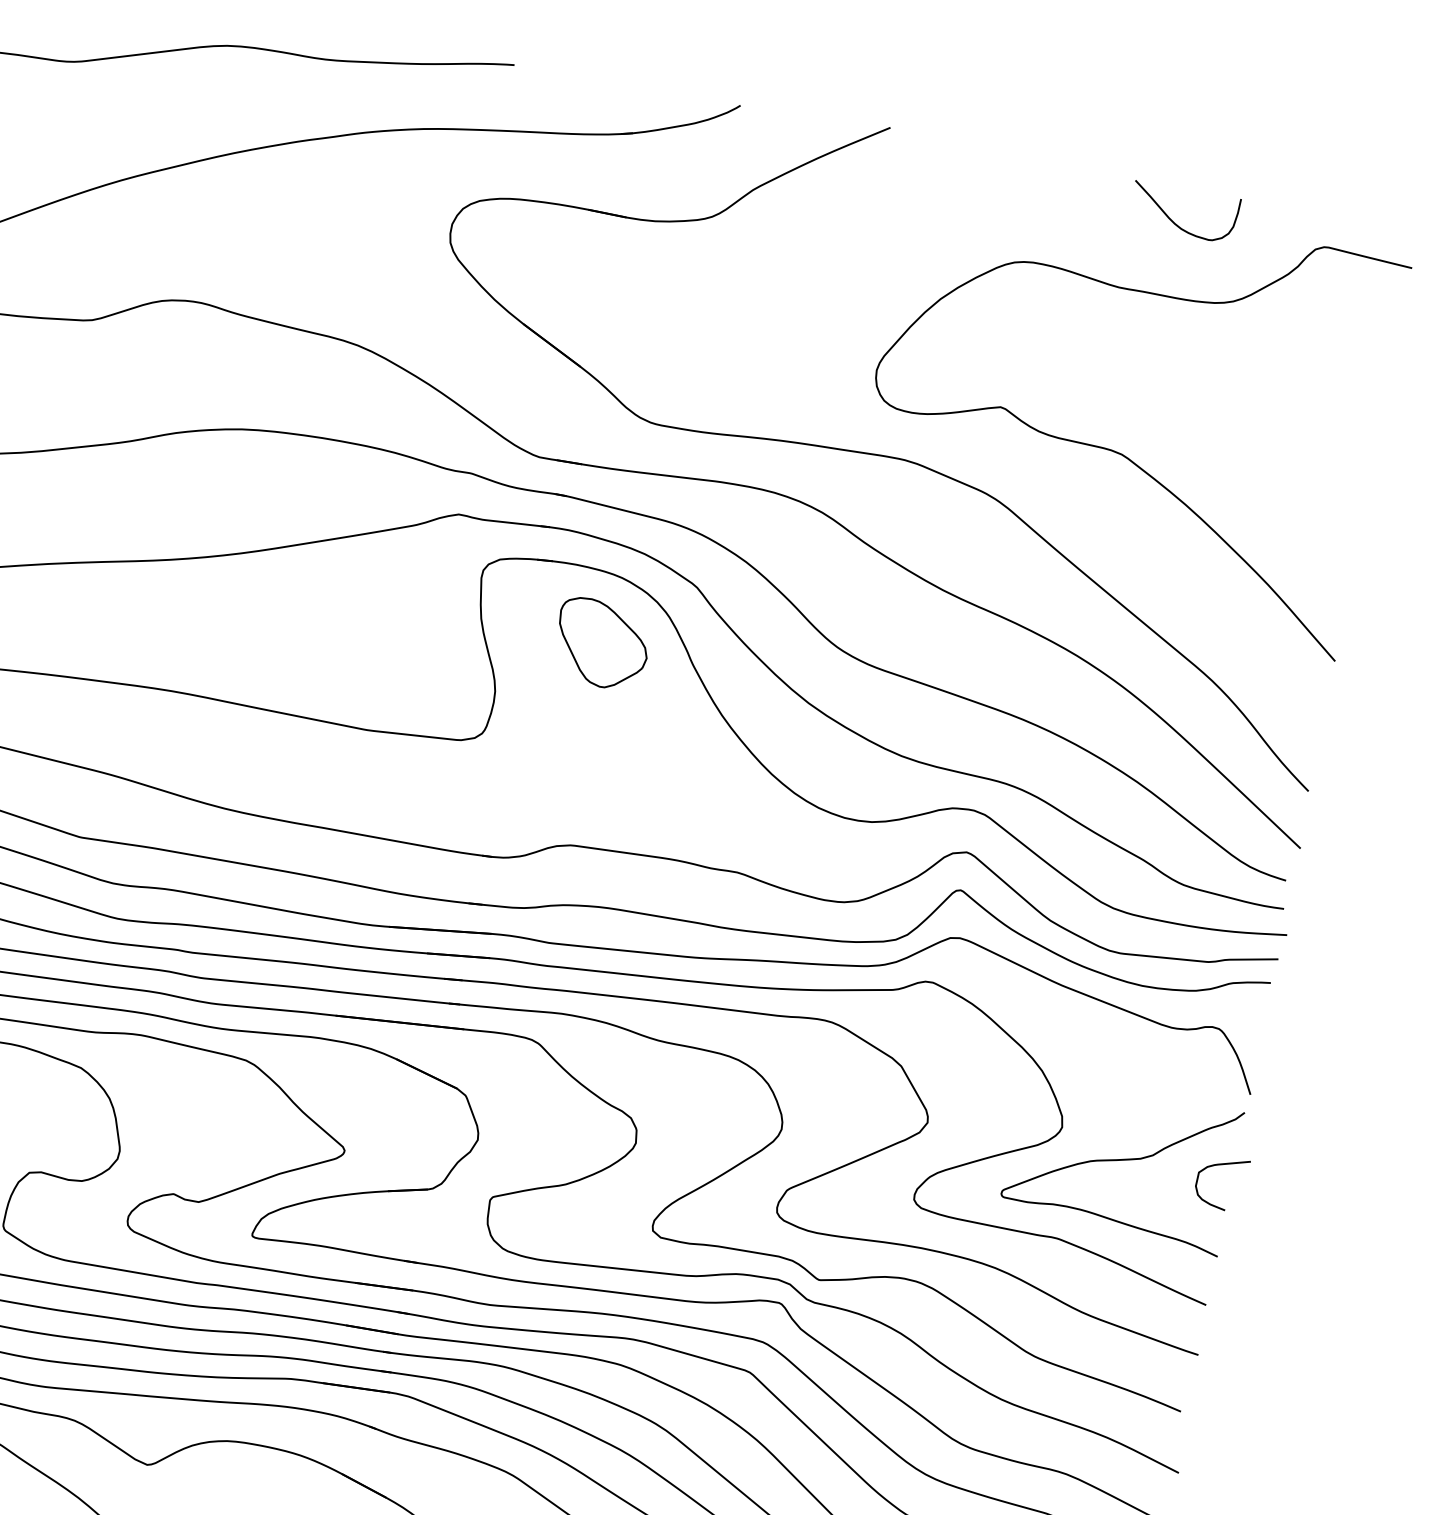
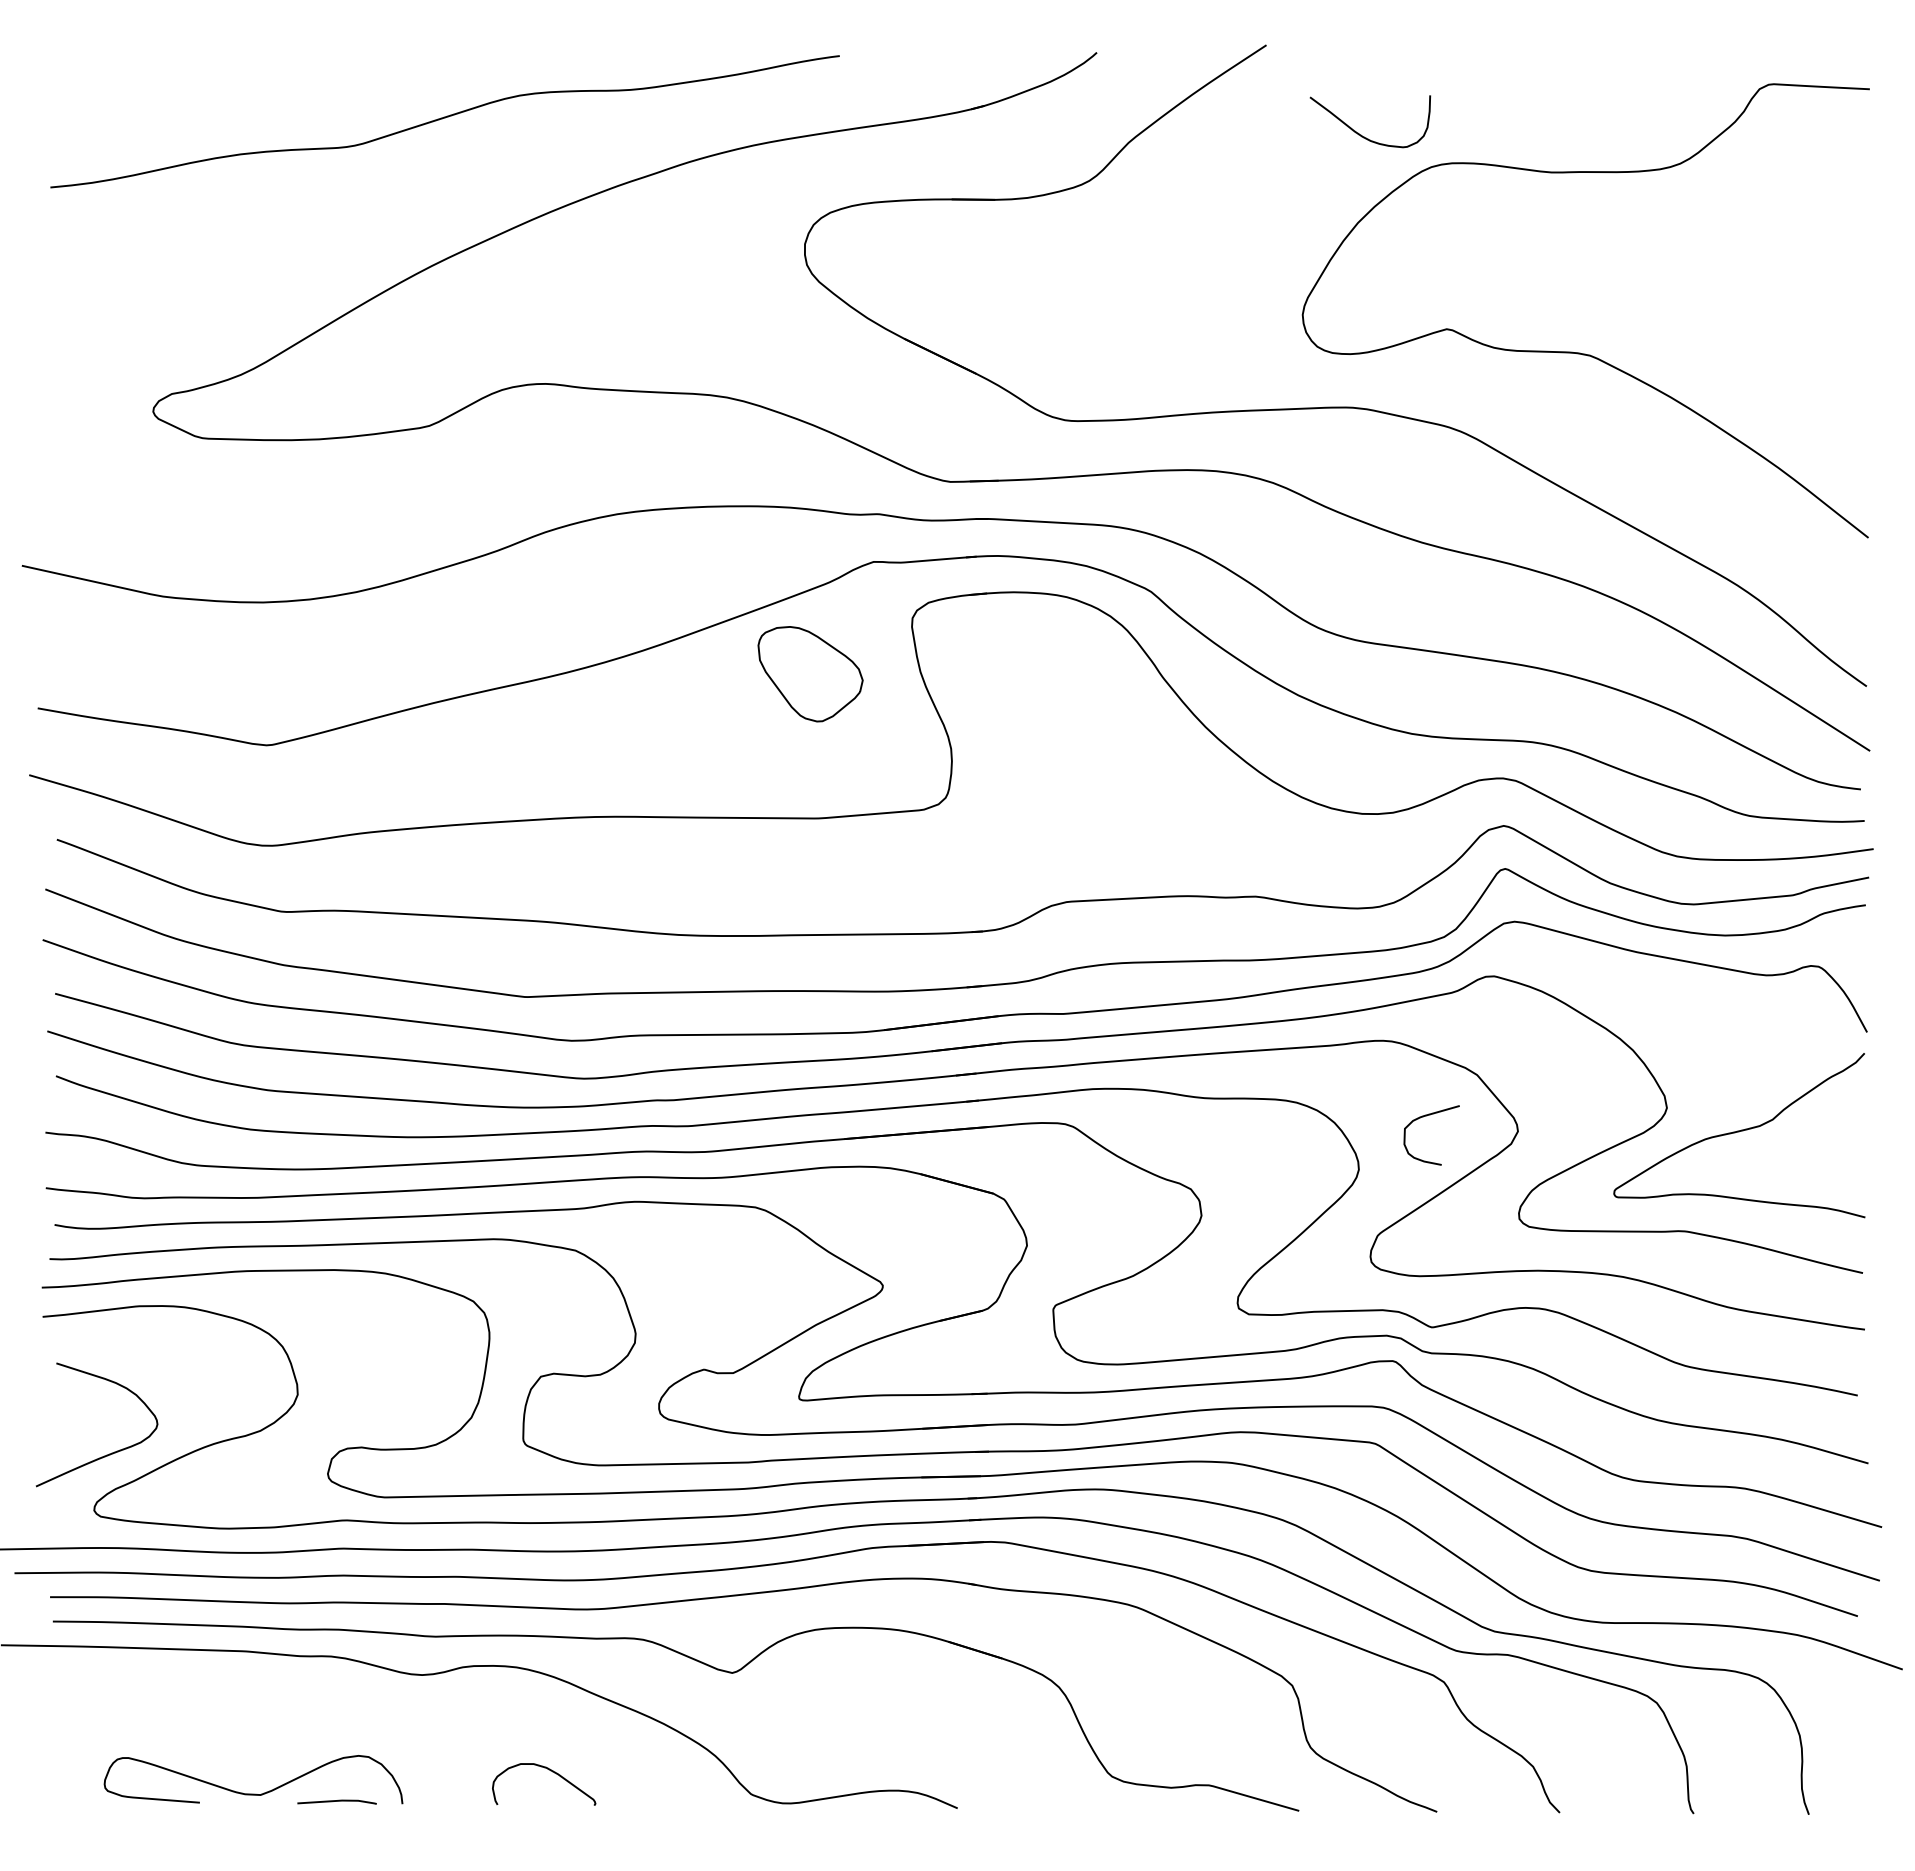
curve: (1174, 221) -> (1361, 134), moved
part: (601, 644) -> (810, 674), moved
curve: (1219, 1165) -> (1426, 1116), moved

